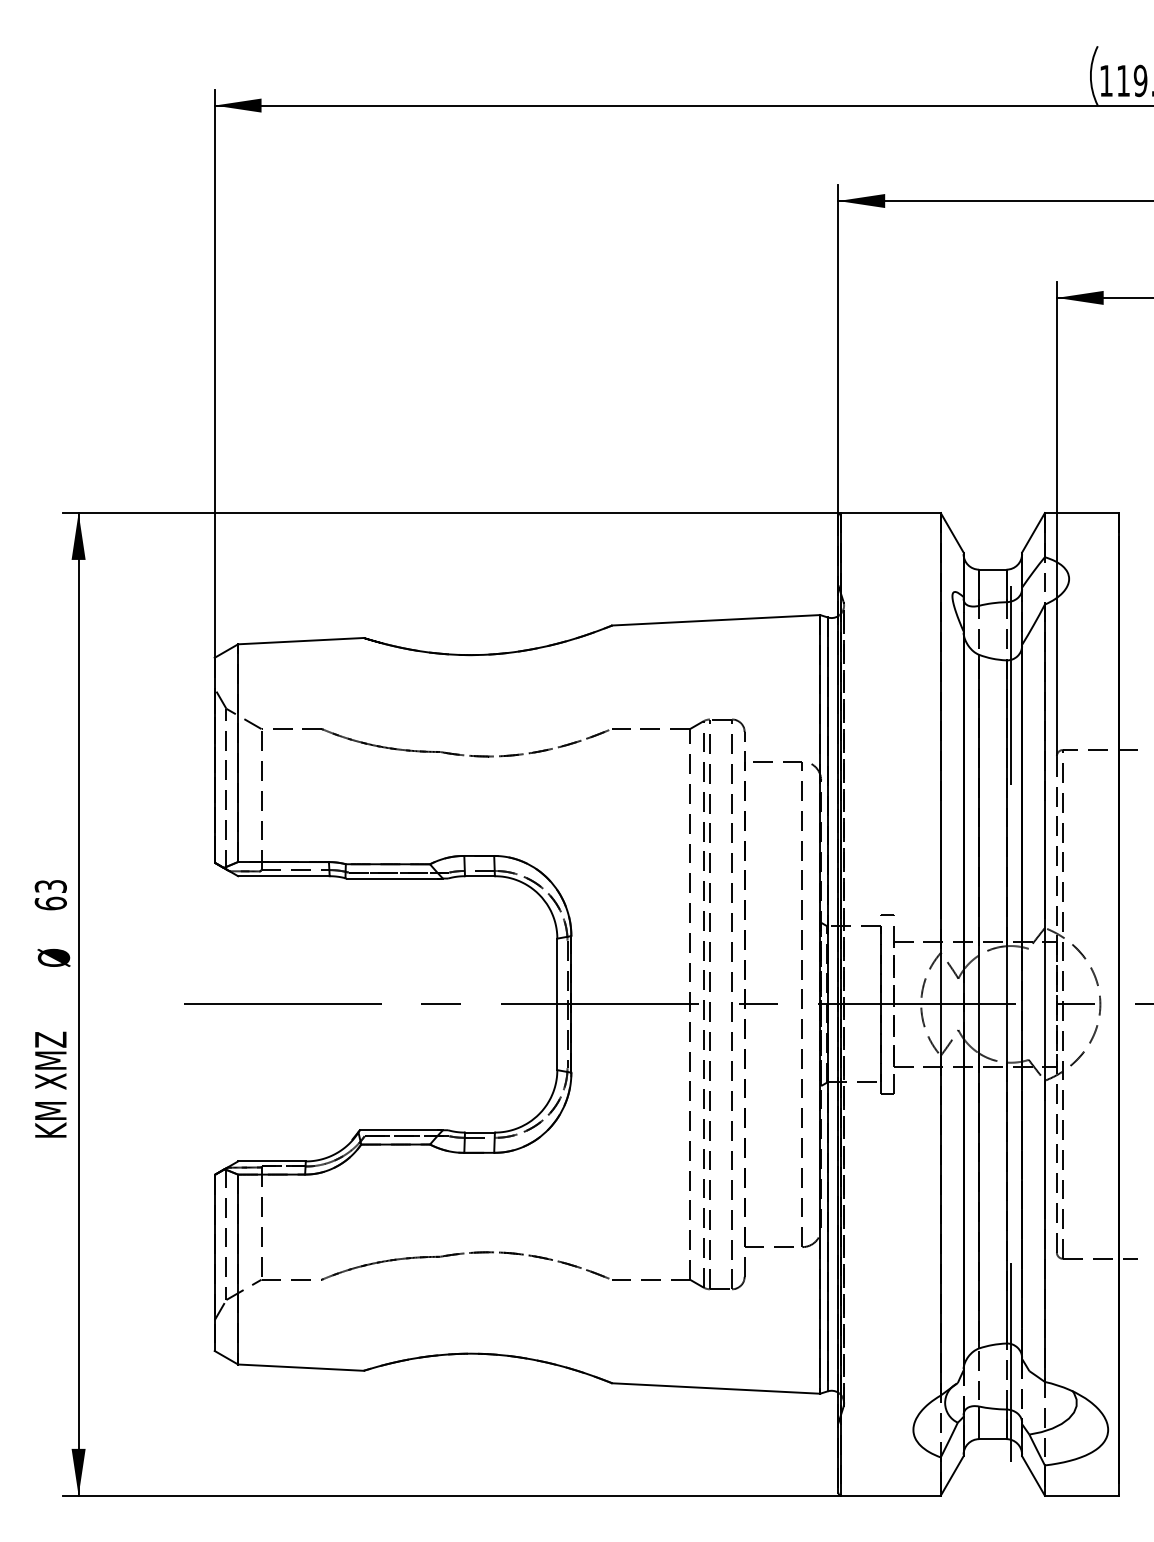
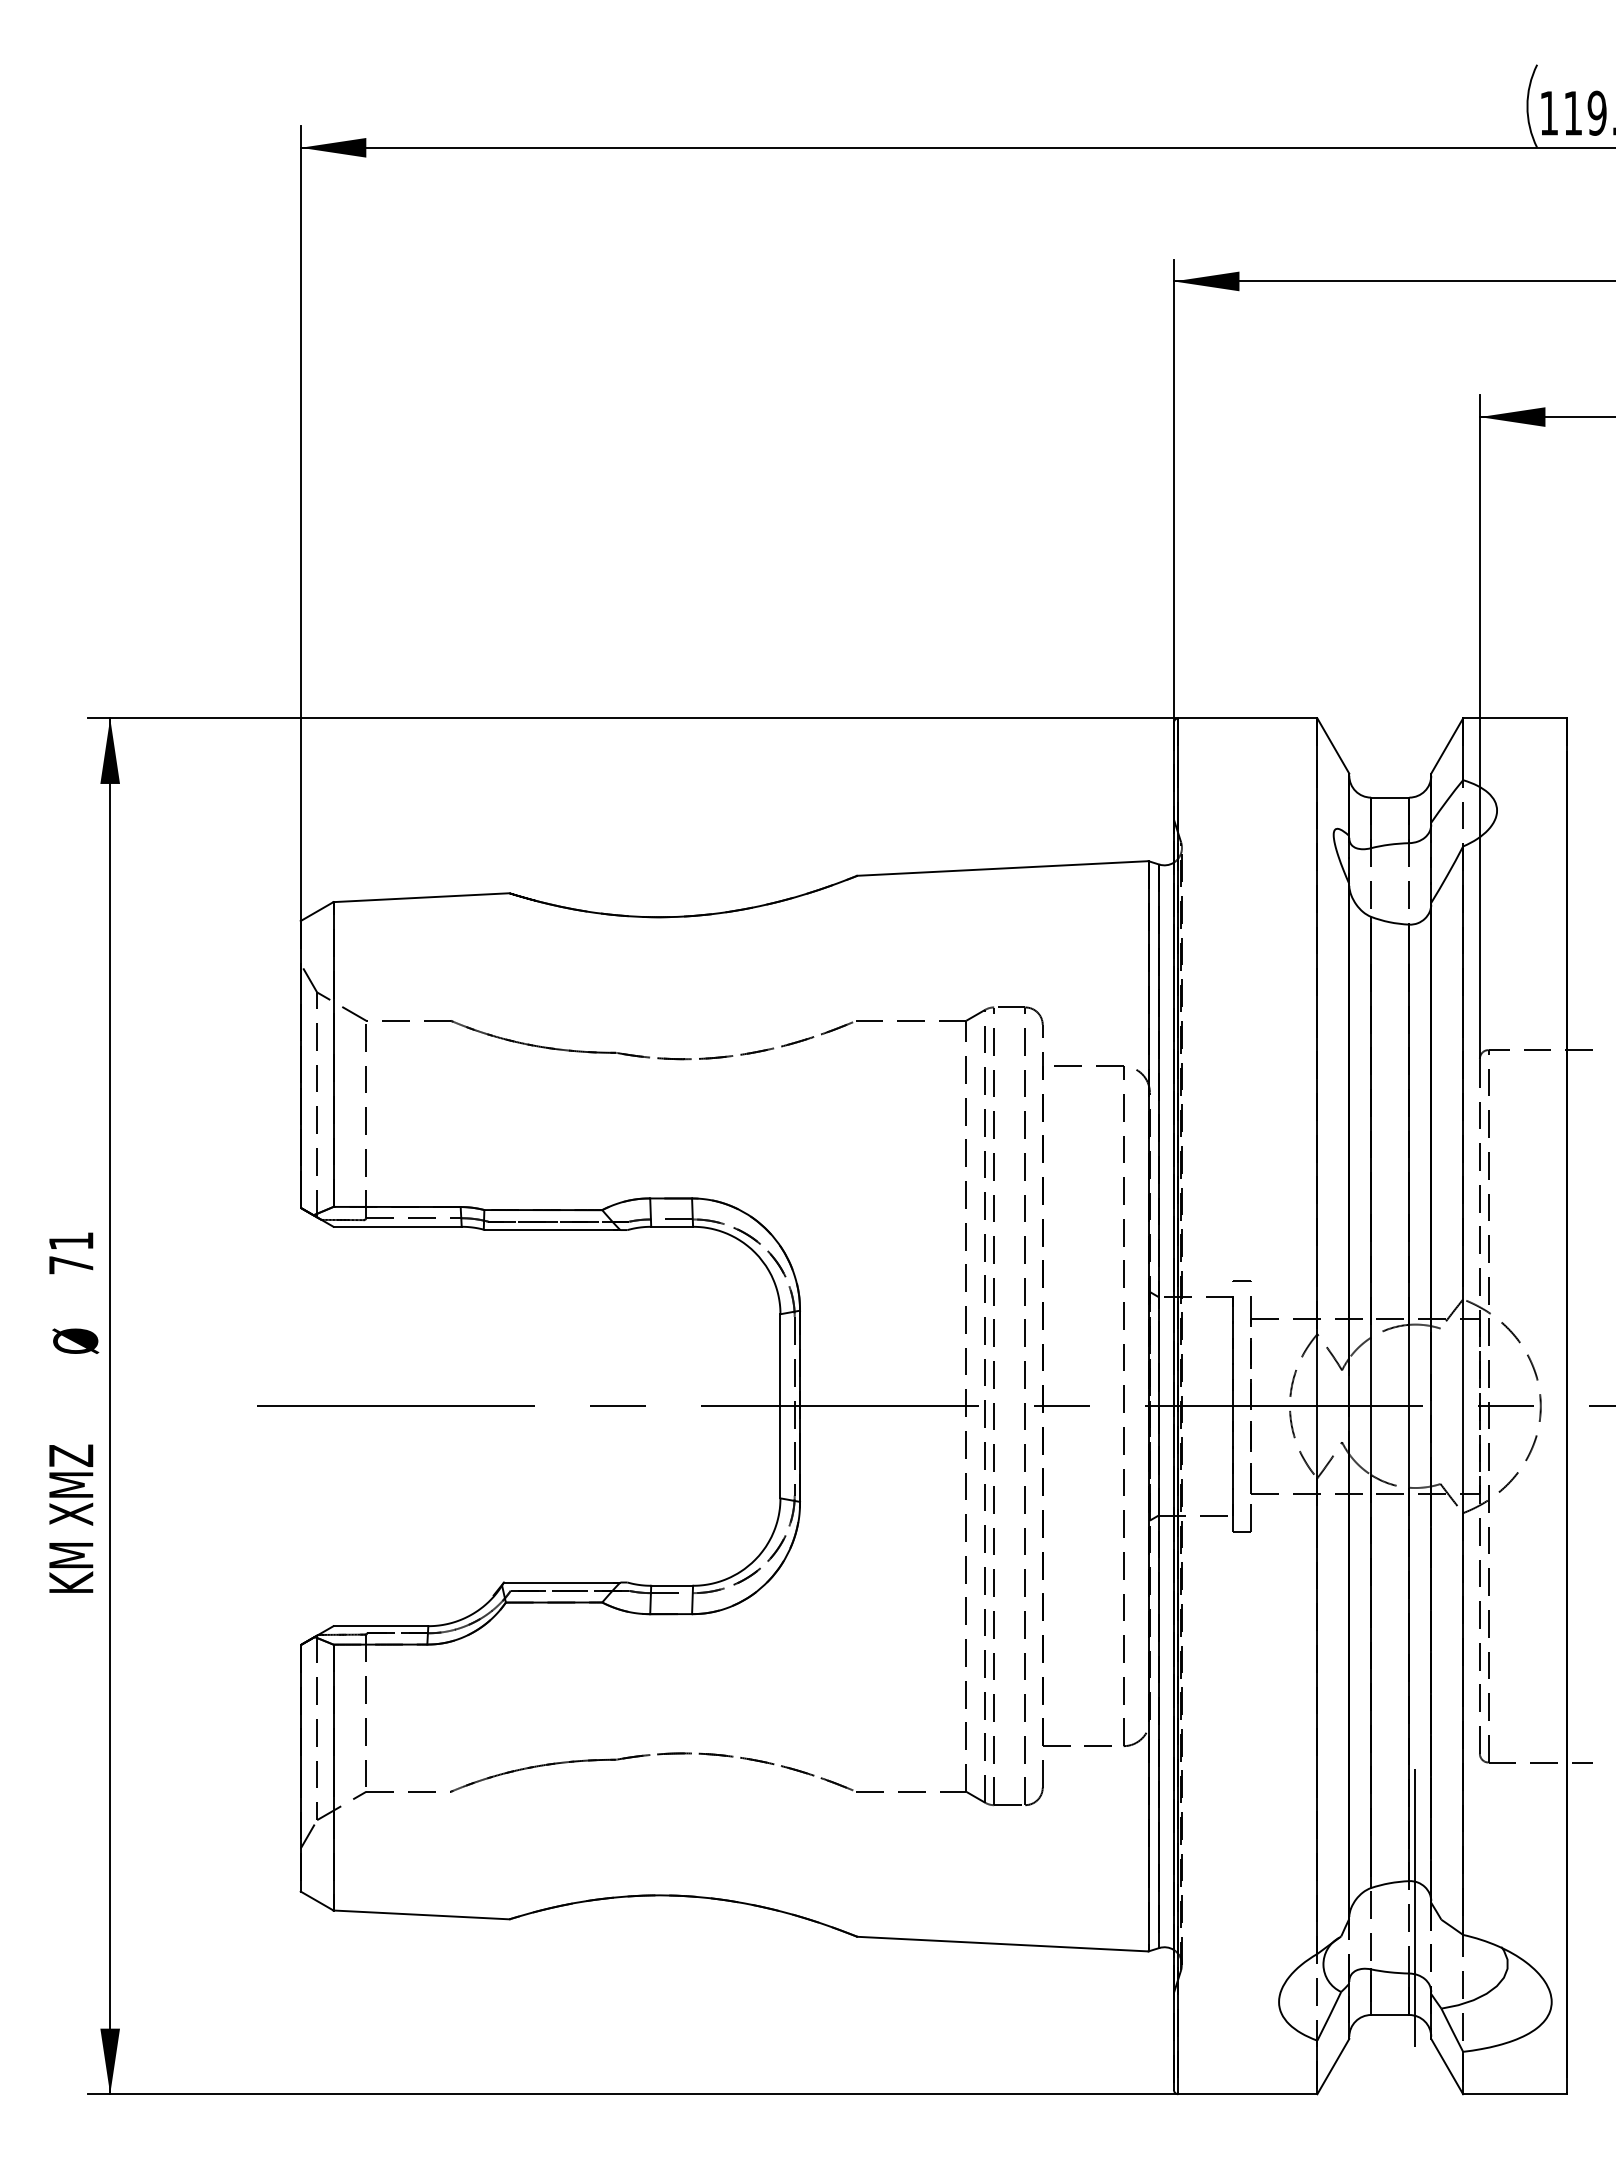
line: (1010, 684) -> (1415, 958), removed
text: (50, 895) -> (70, 1253), 63 -> 71

